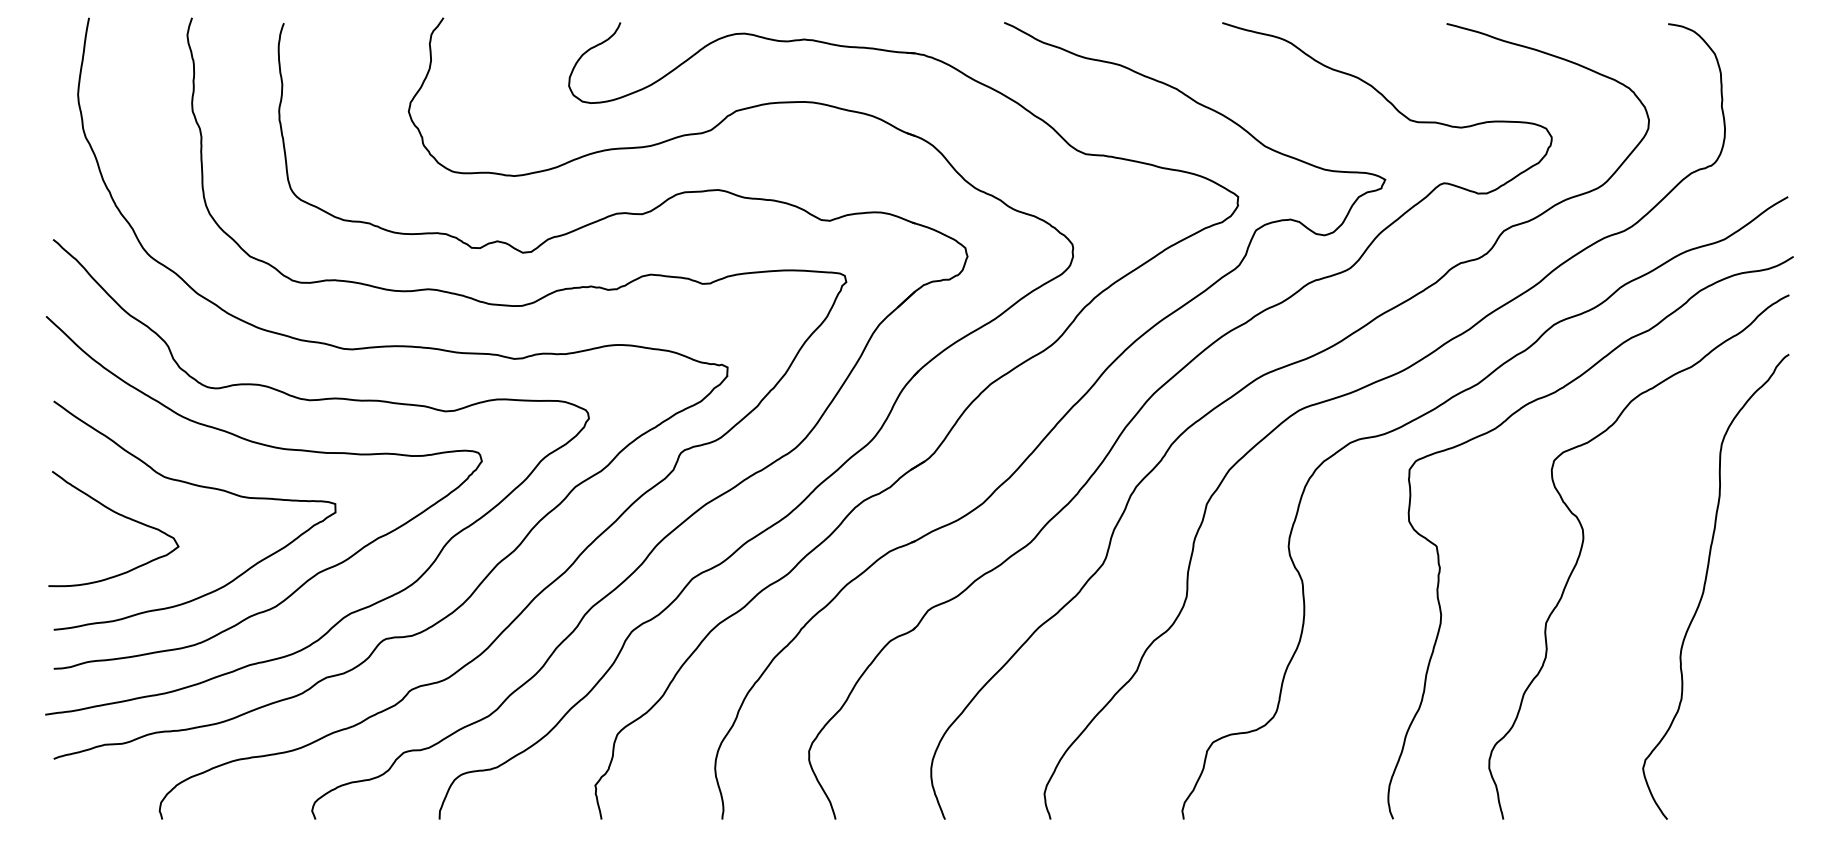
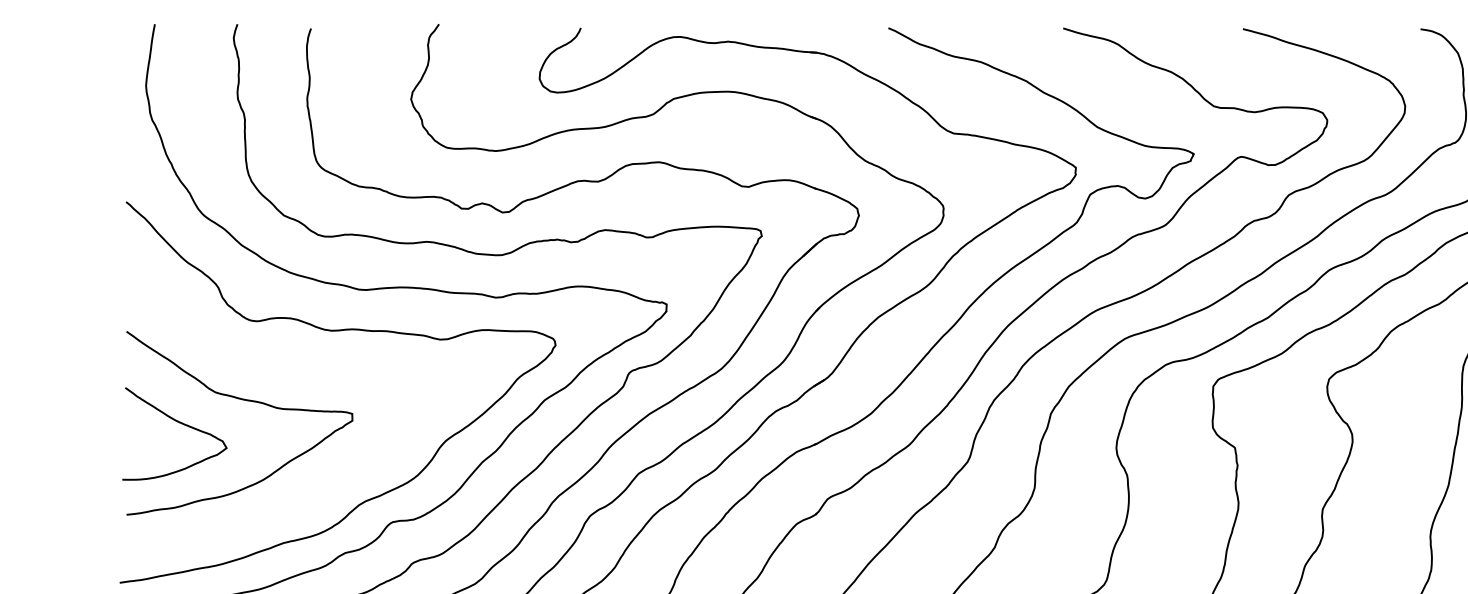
curve: (274, 448) -> (303, 369), removed

